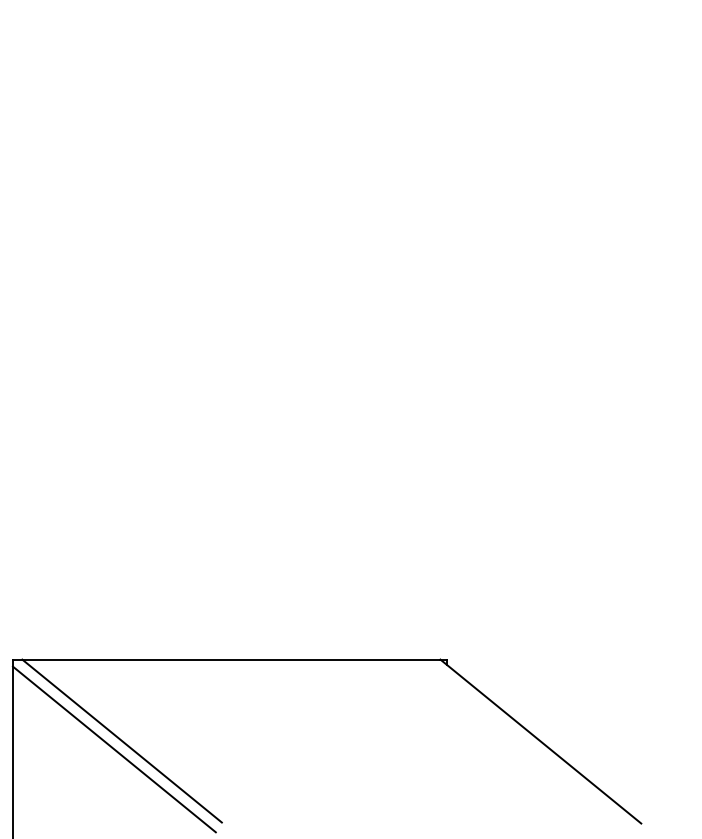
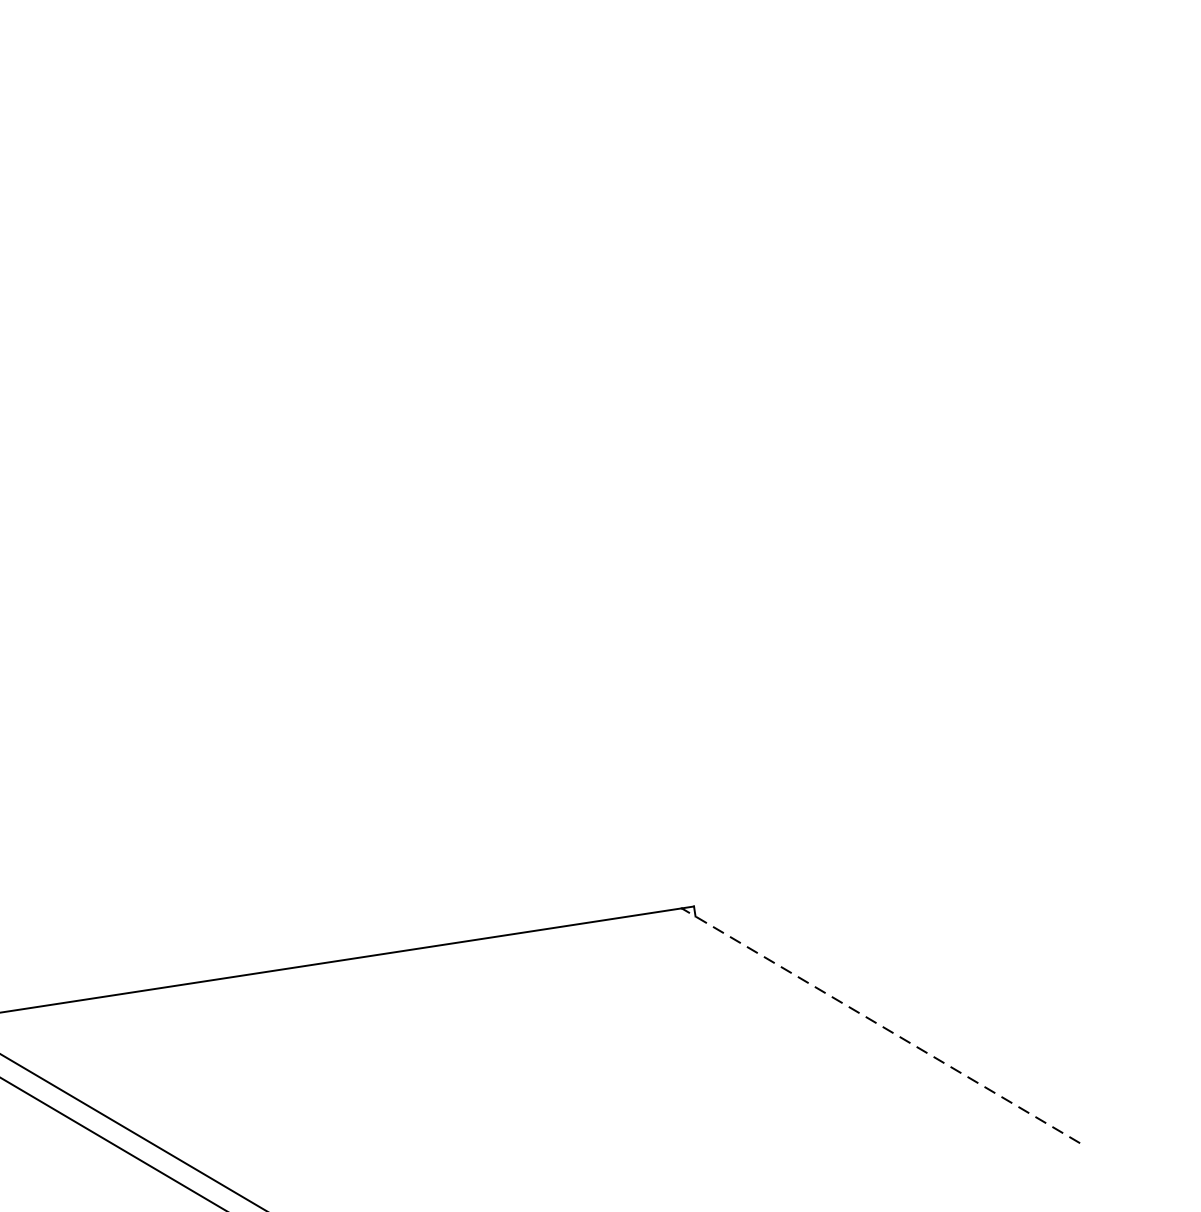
line: (540, 741) -> (880, 1025), solid -> dashed

